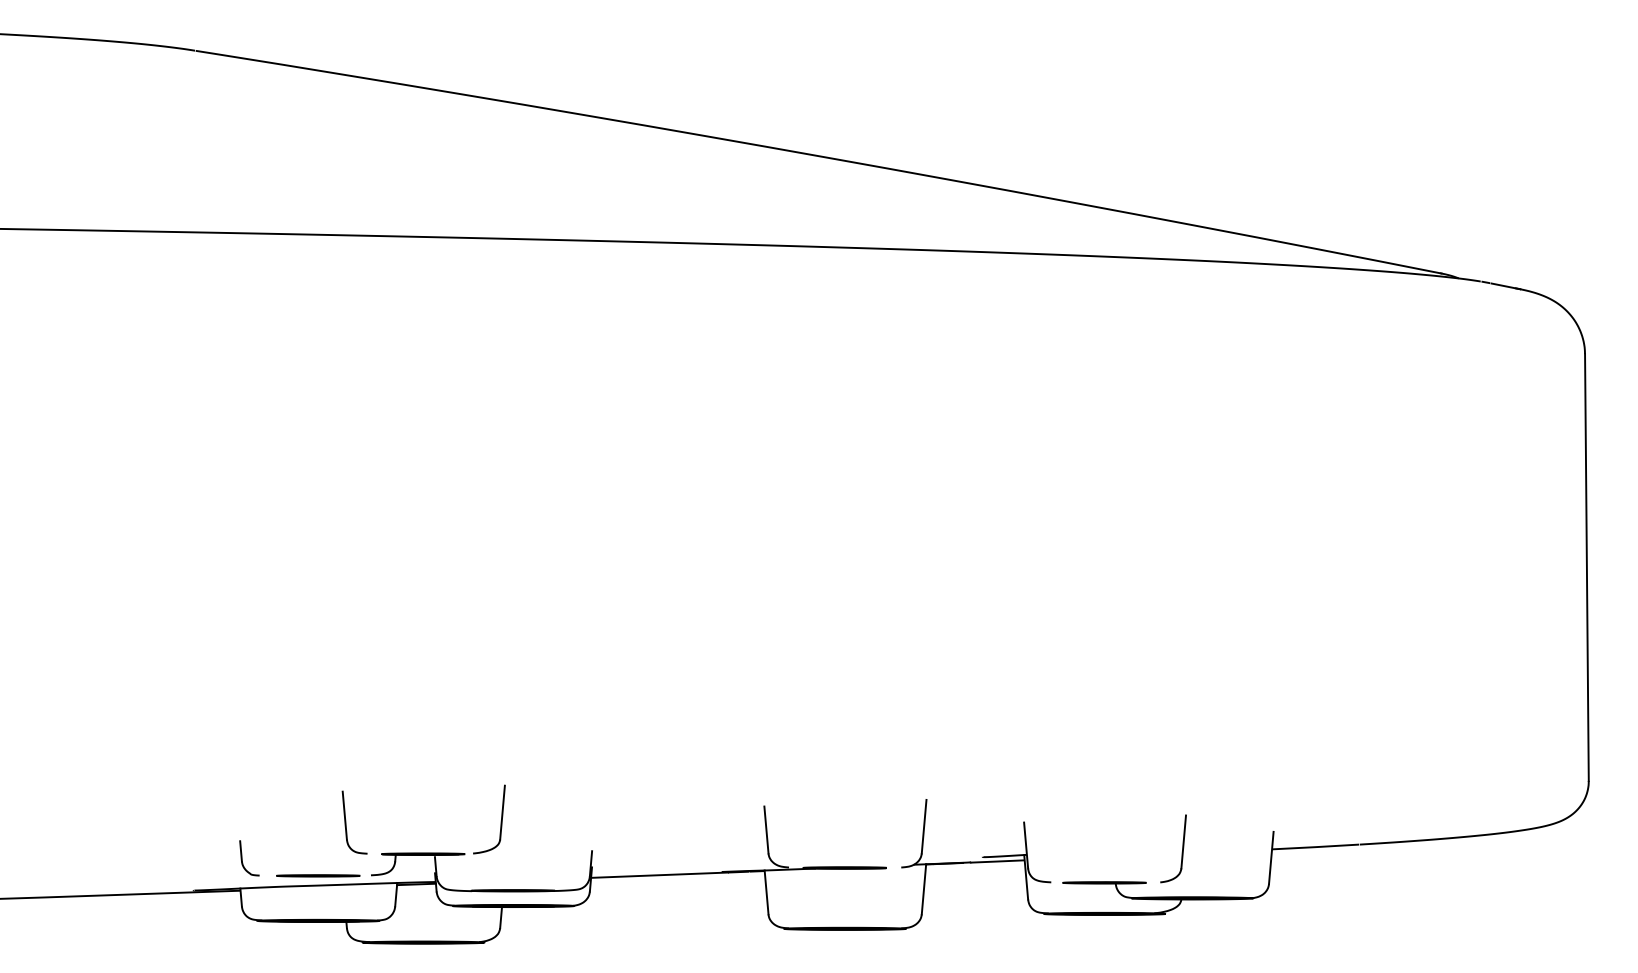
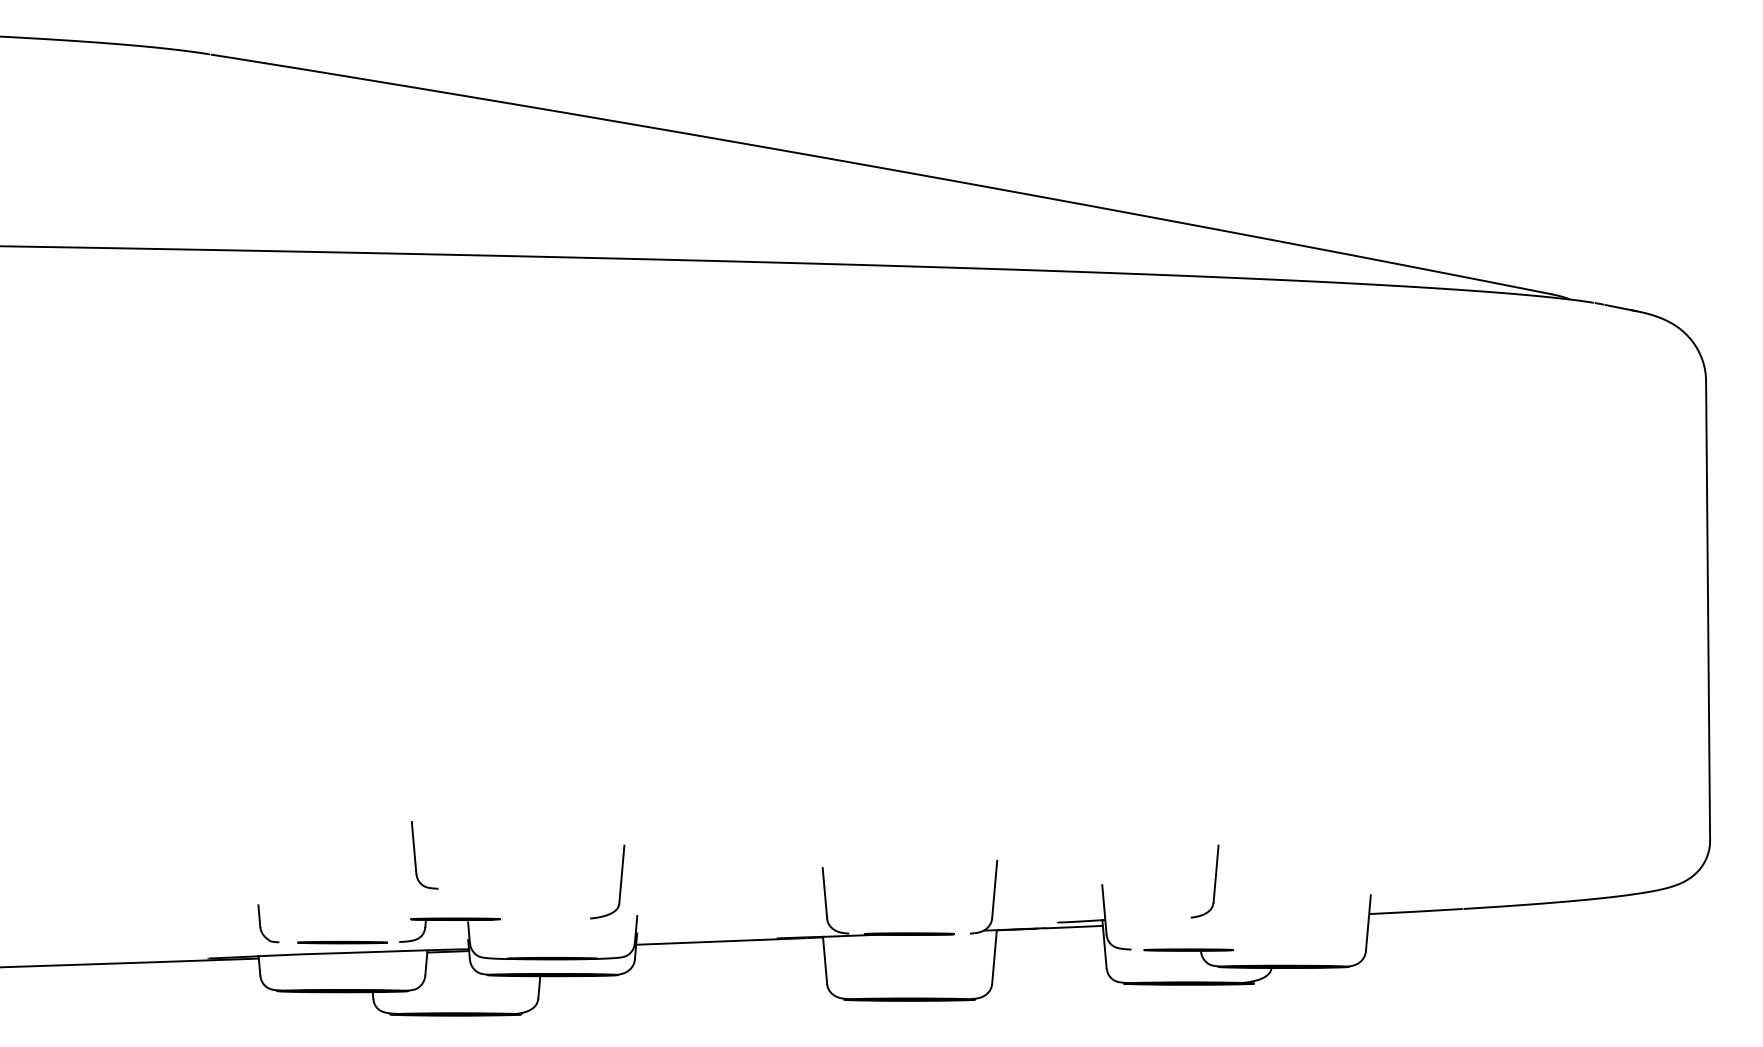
part: (501, 819) -> (620, 881), moved
part: (346, 822) -> (415, 855), moved
part: (1182, 848) -> (1214, 881), moved

